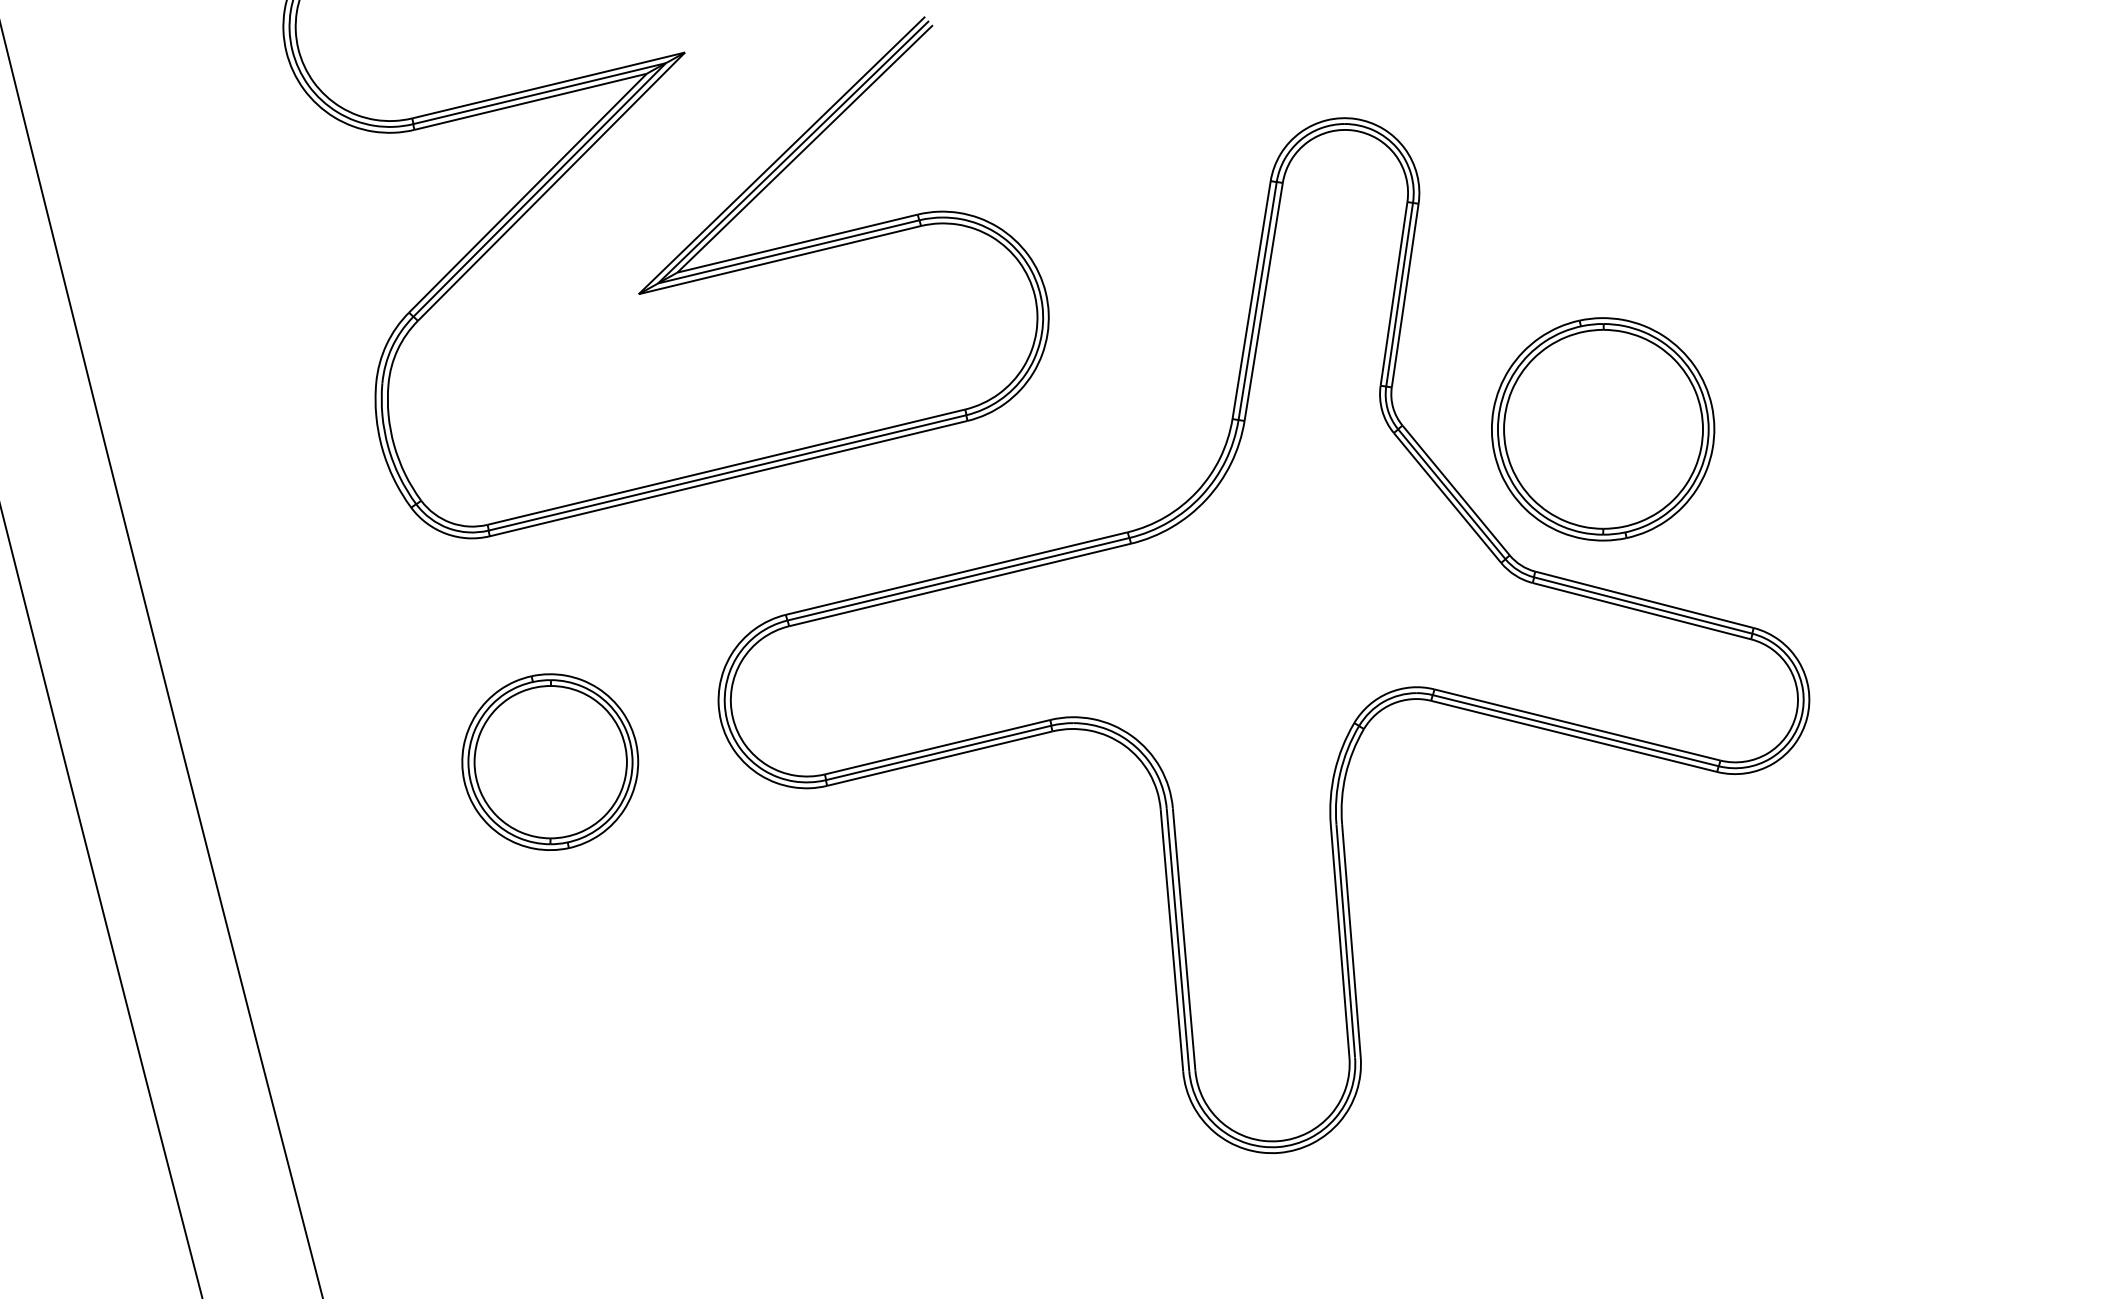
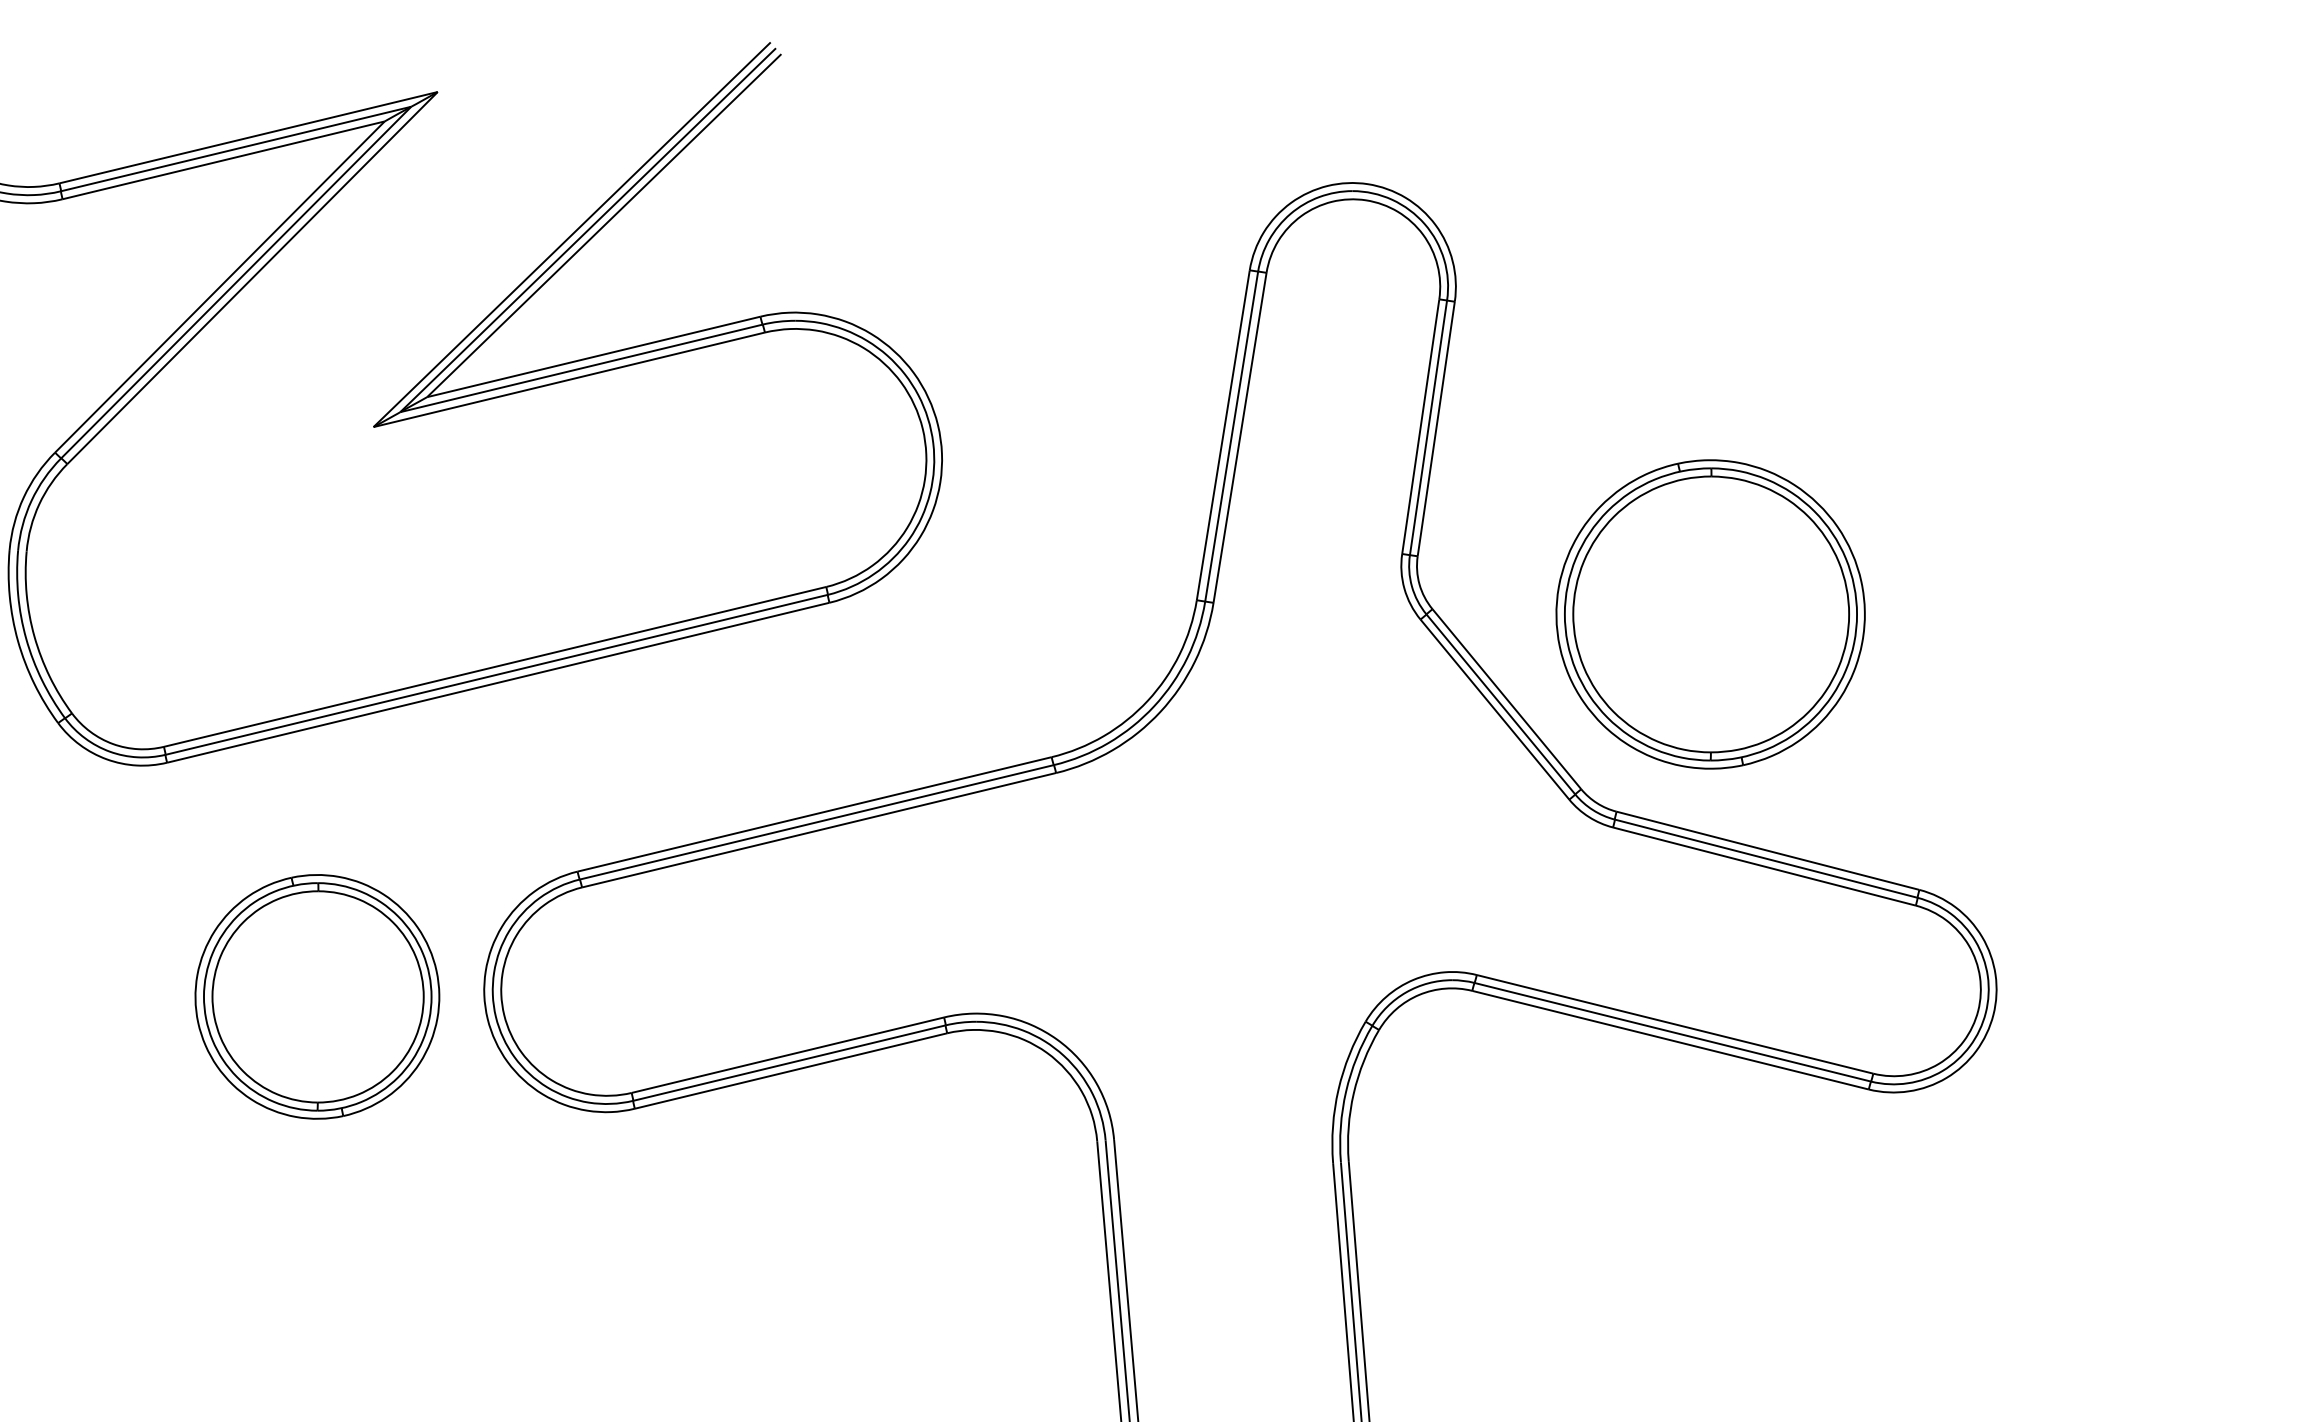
part: (550, 761) -> (317, 995), moved

